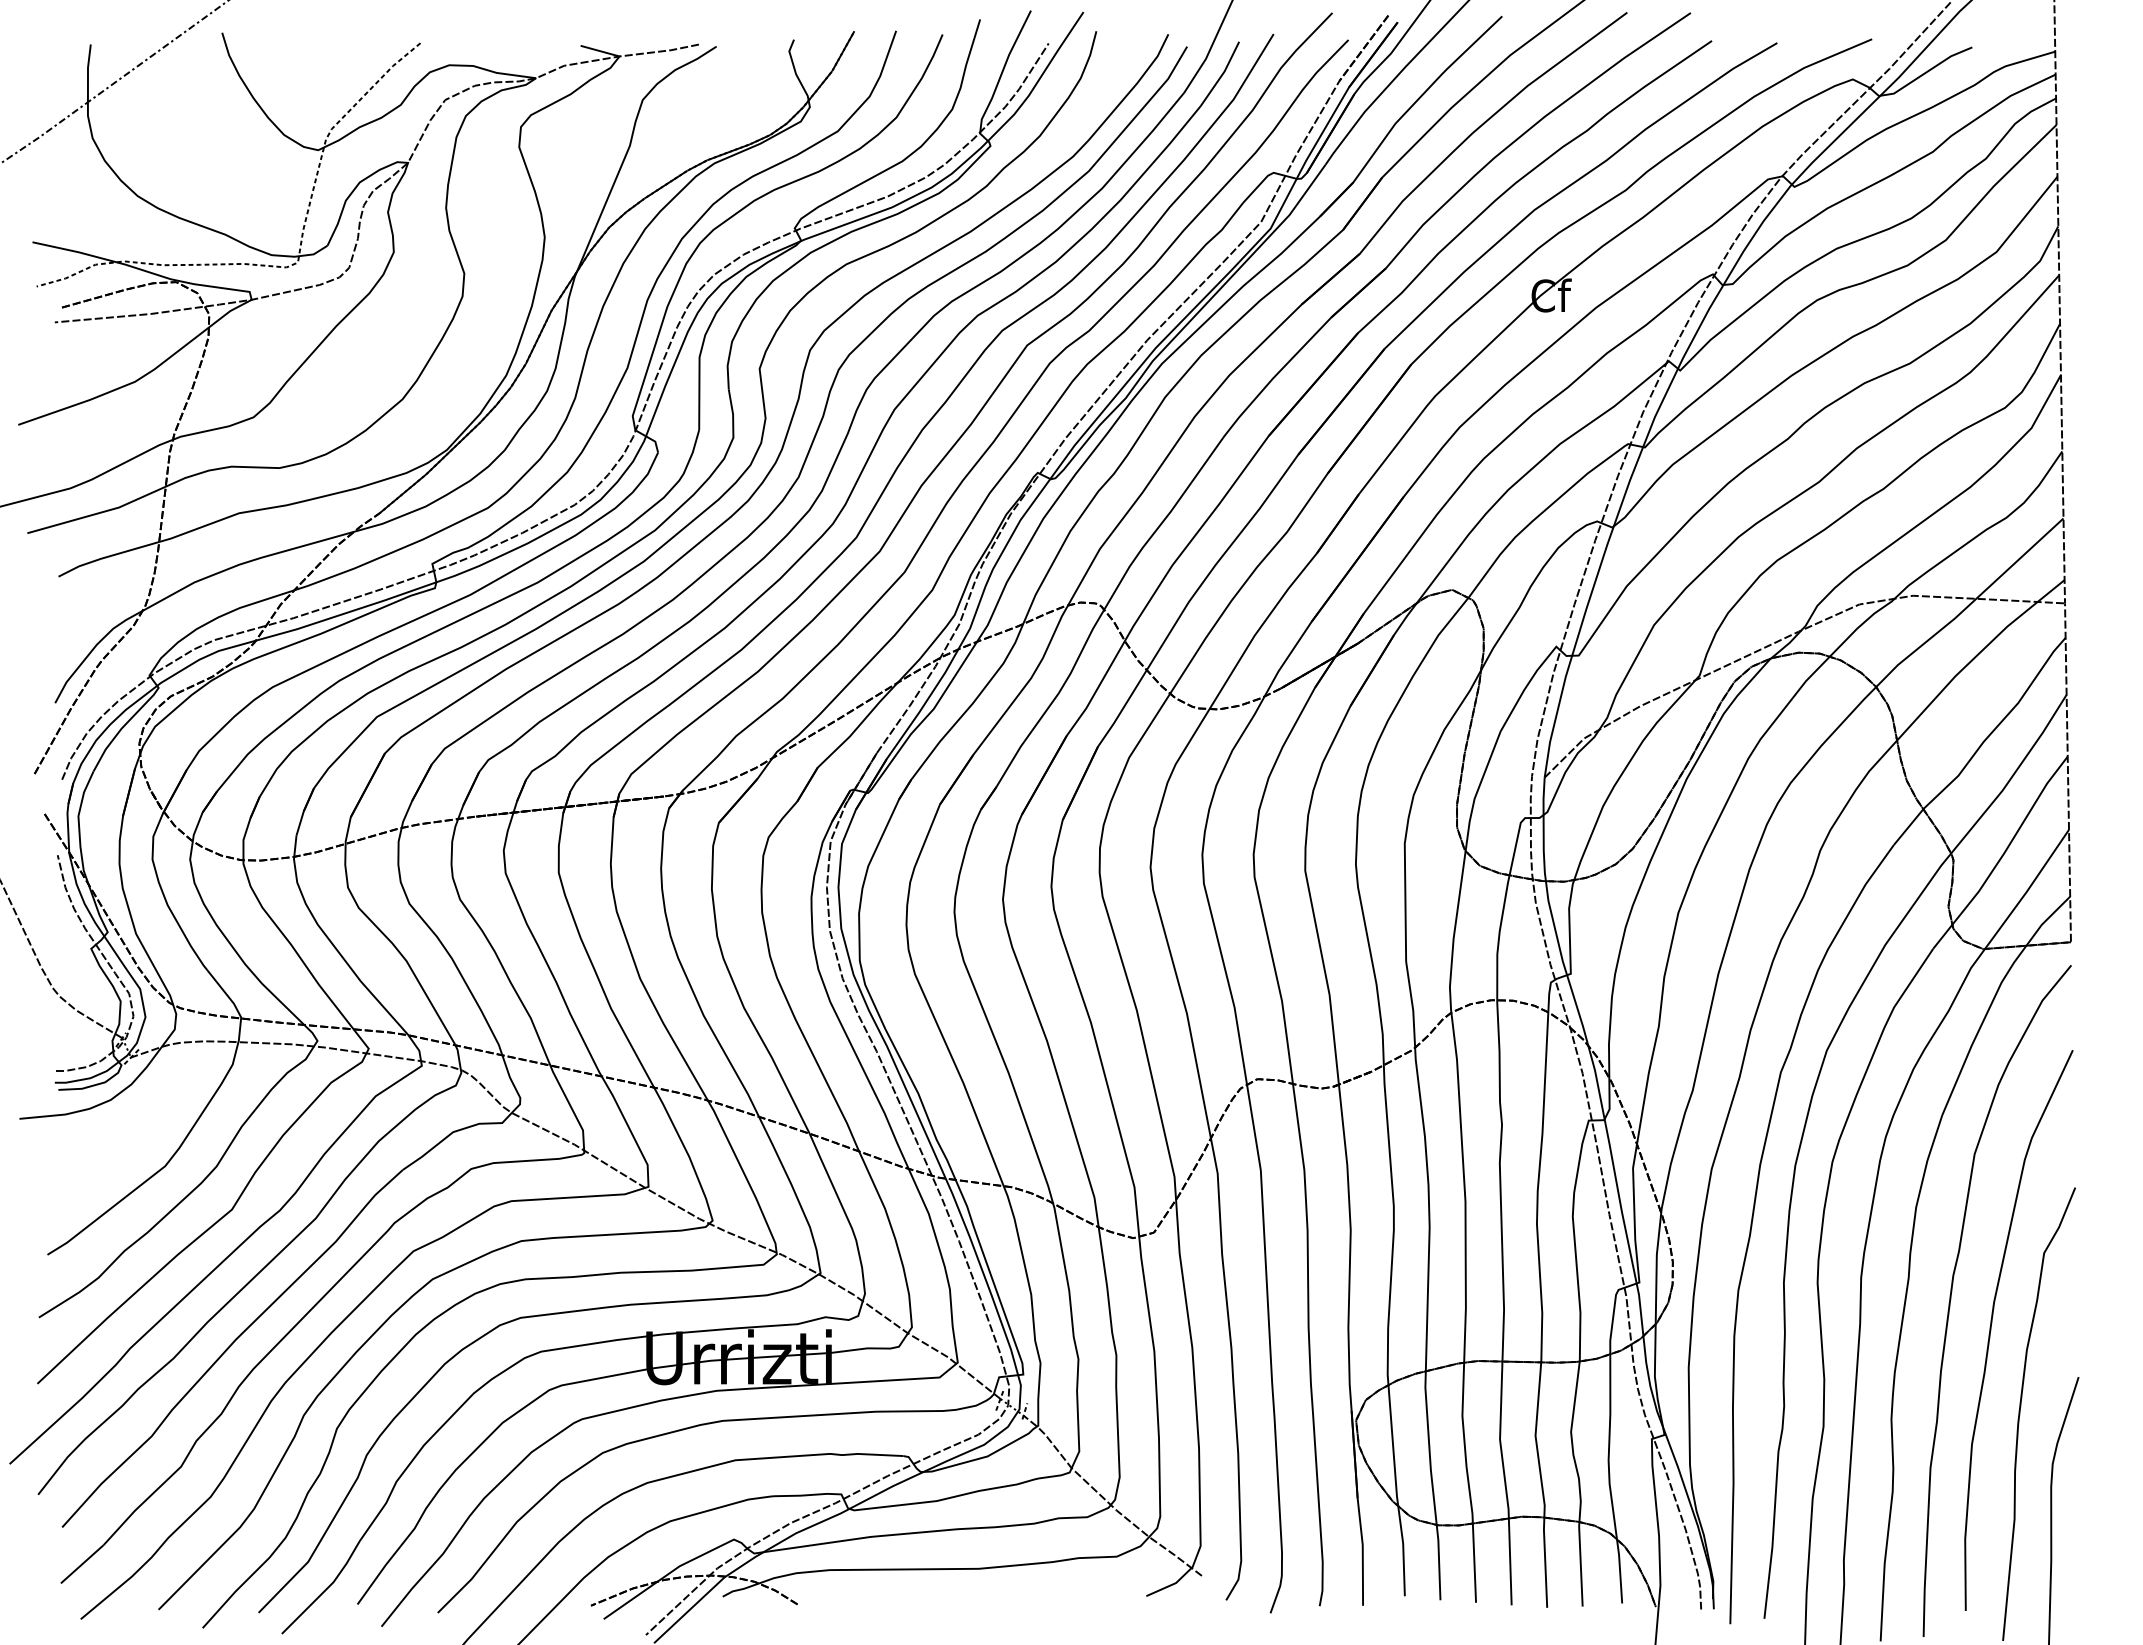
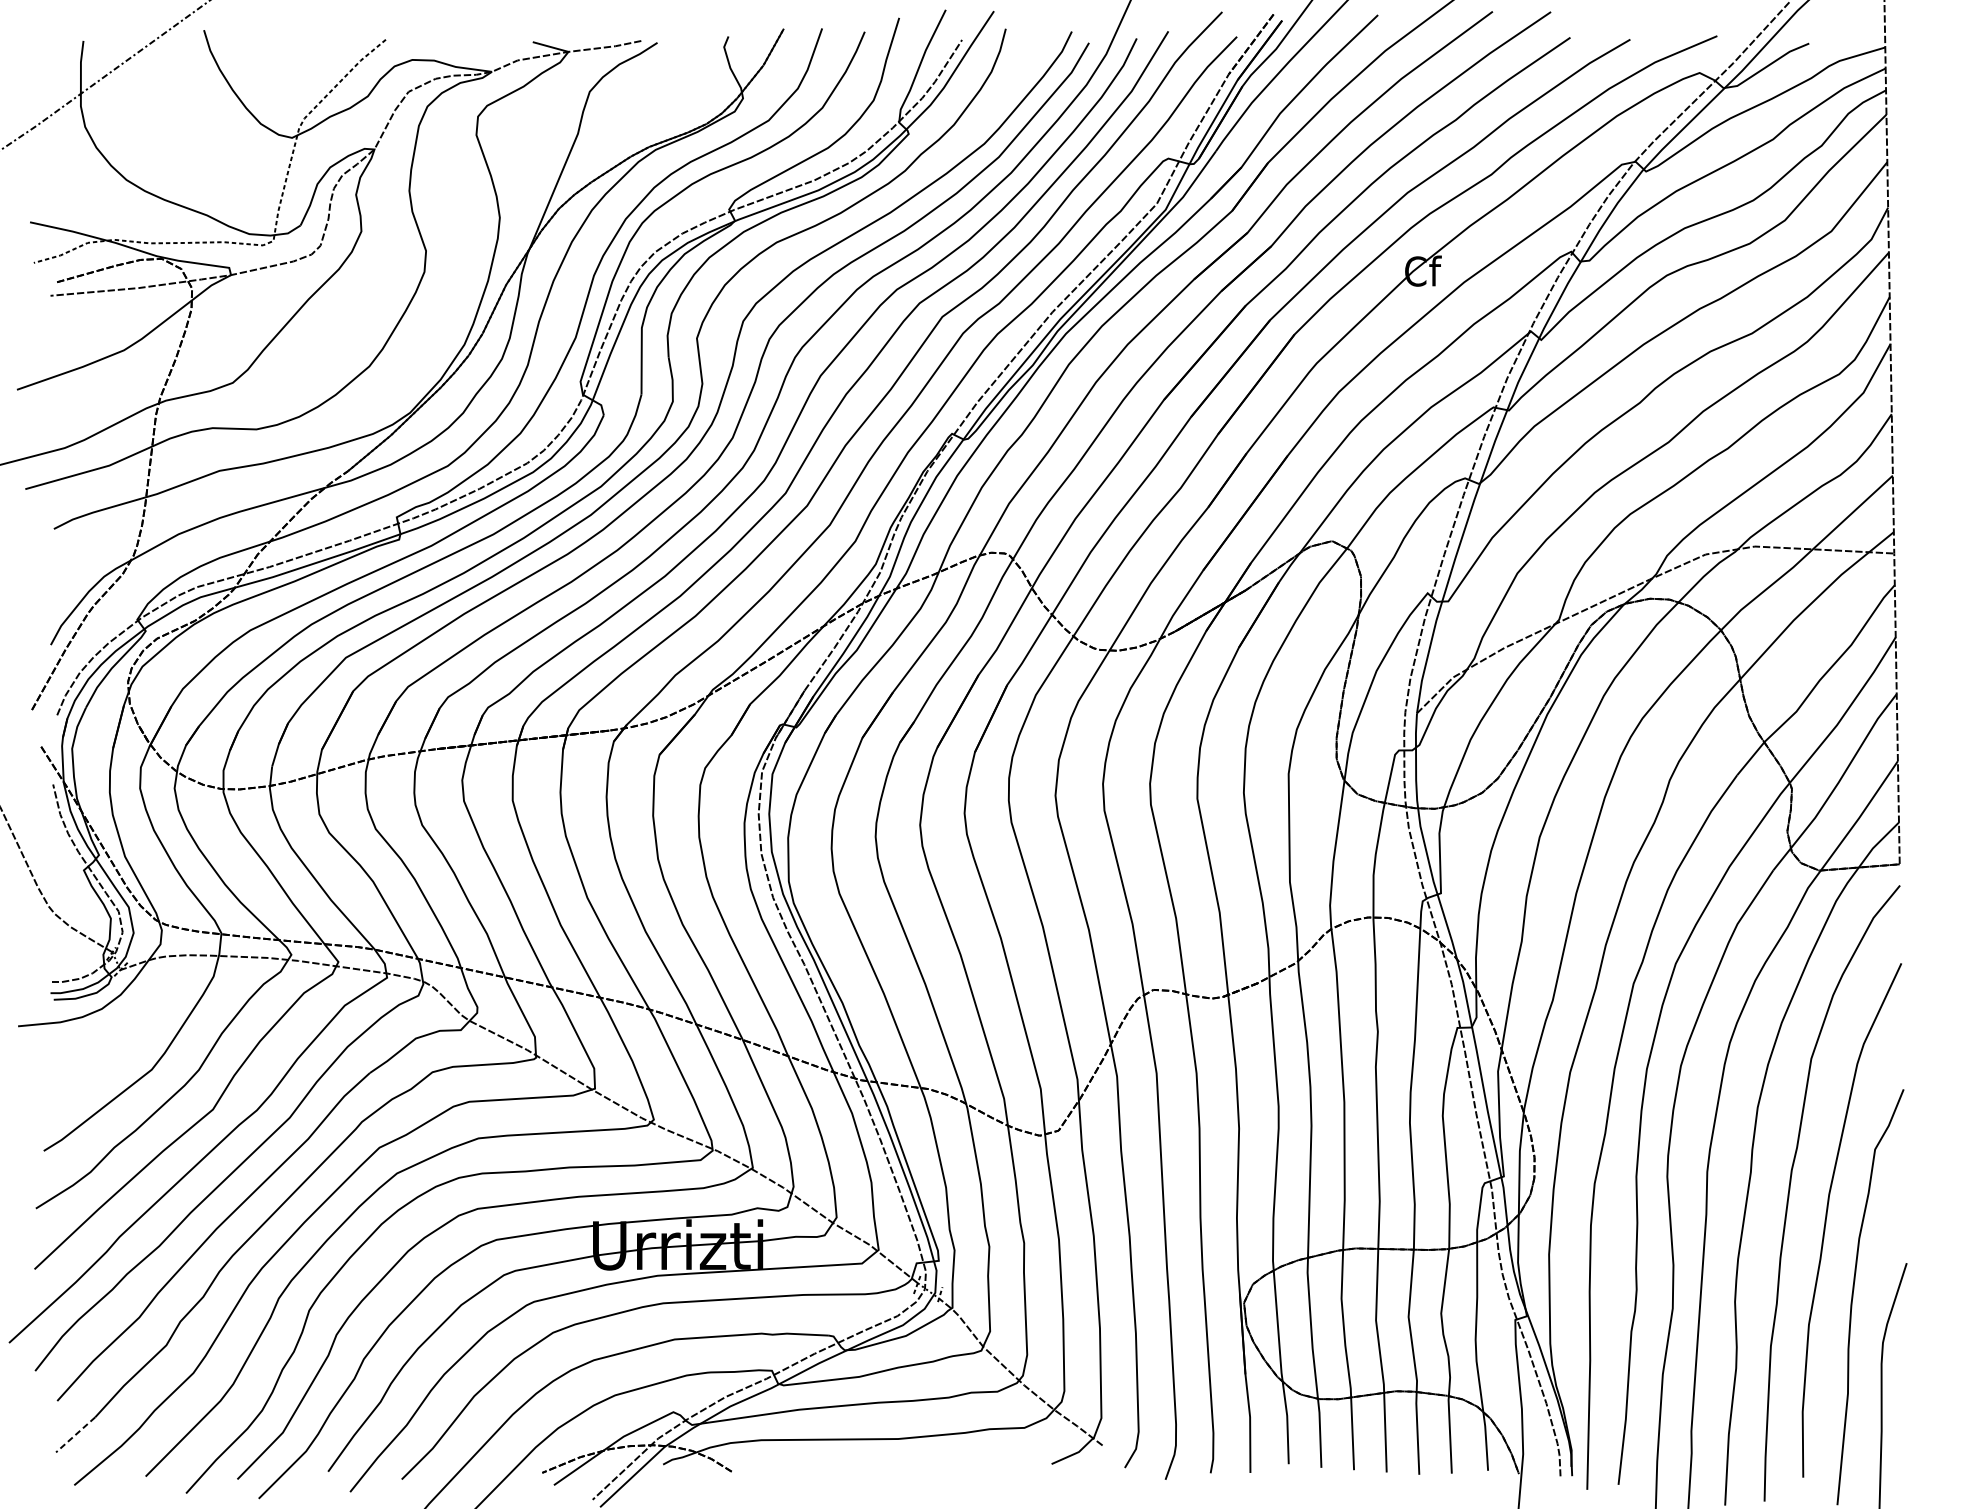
line: (82, 1564) -> (75, 1435), solid -> dashed

